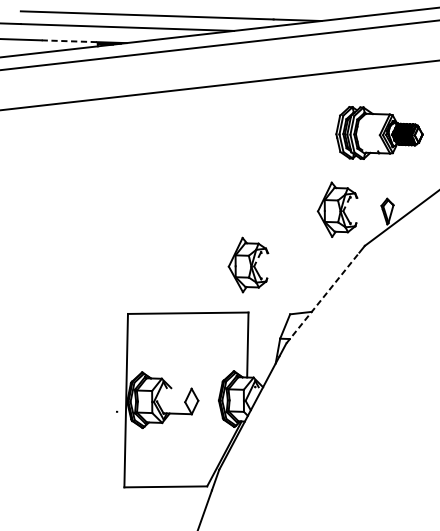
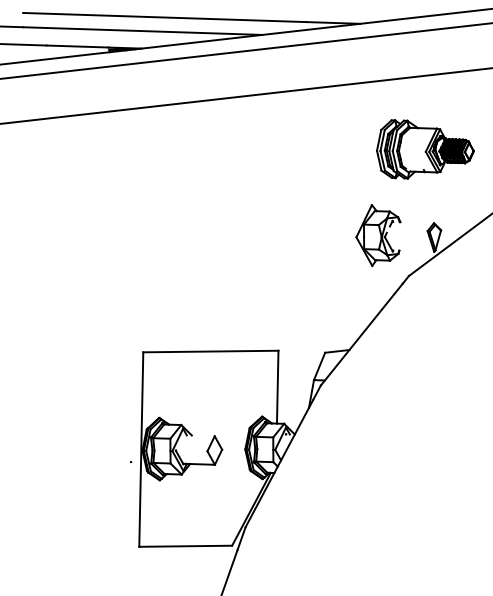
line: (69, 41) -> (77, 46), dashed -> solid
part: (248, 265) -> (278, 297), removed
line: (323, 298) -> (362, 334), dashed -> solid

